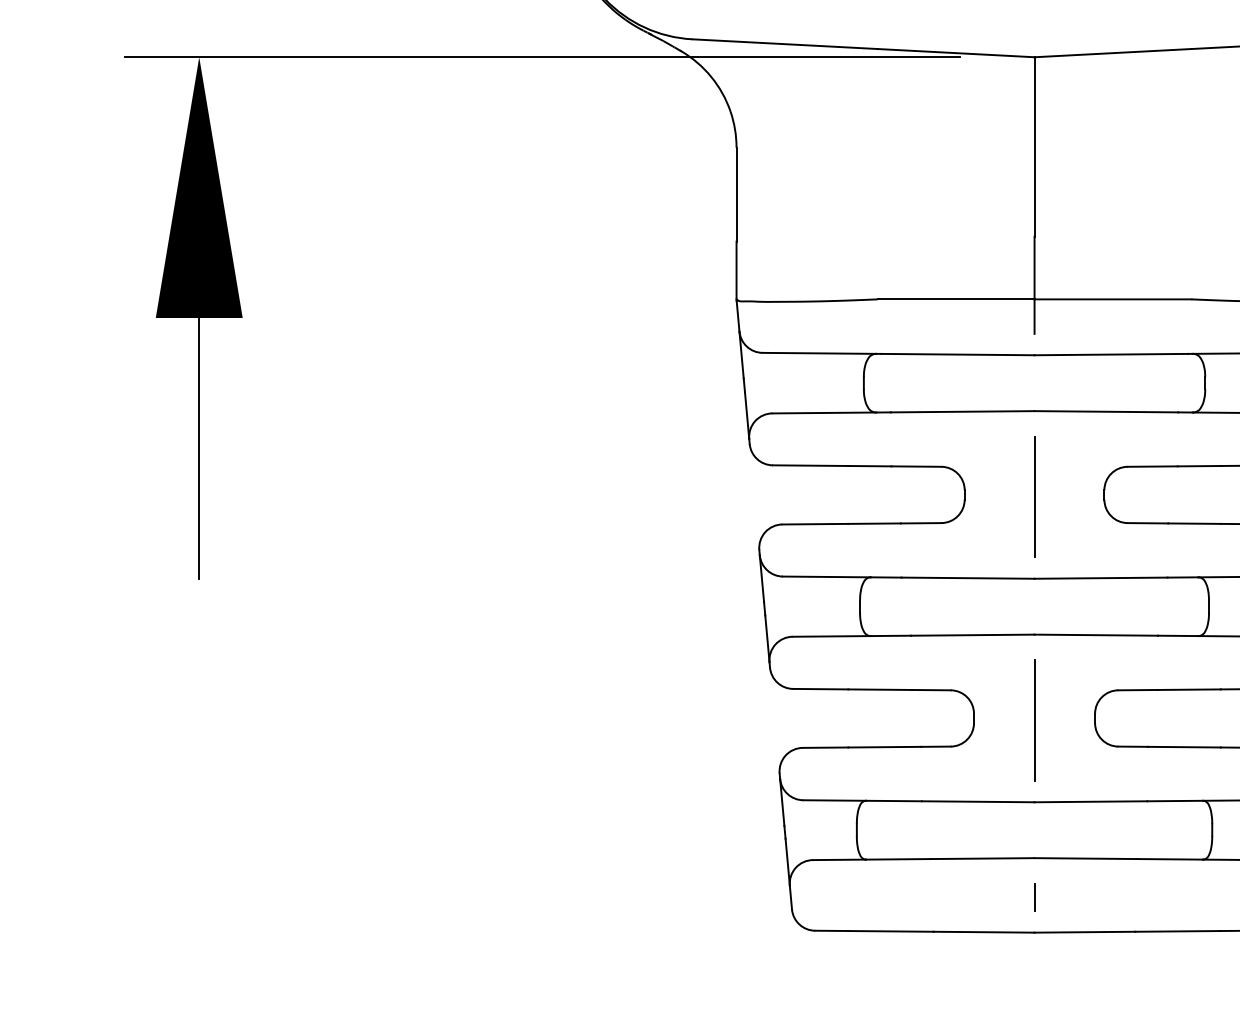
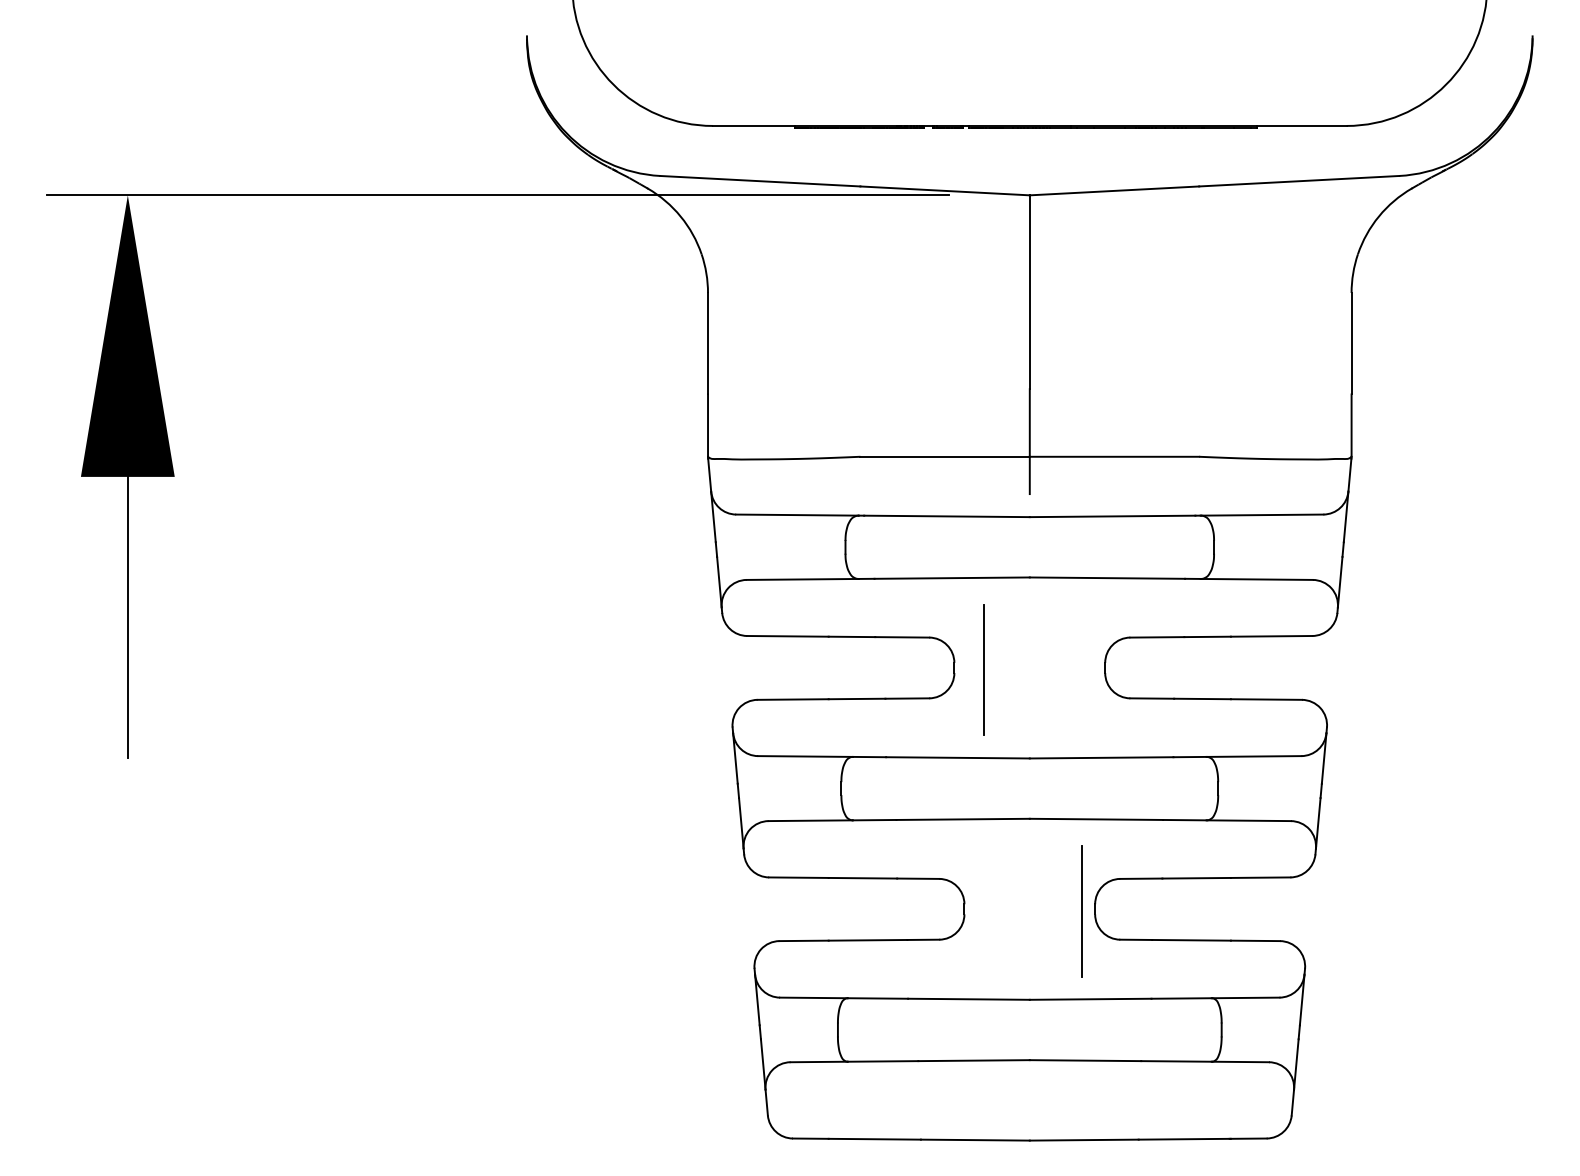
line: (1034, 496) -> (983, 669), moved
line: (1034, 720) -> (1081, 911), moved
line: (1034, 897) -> (1029, 1102), removed

